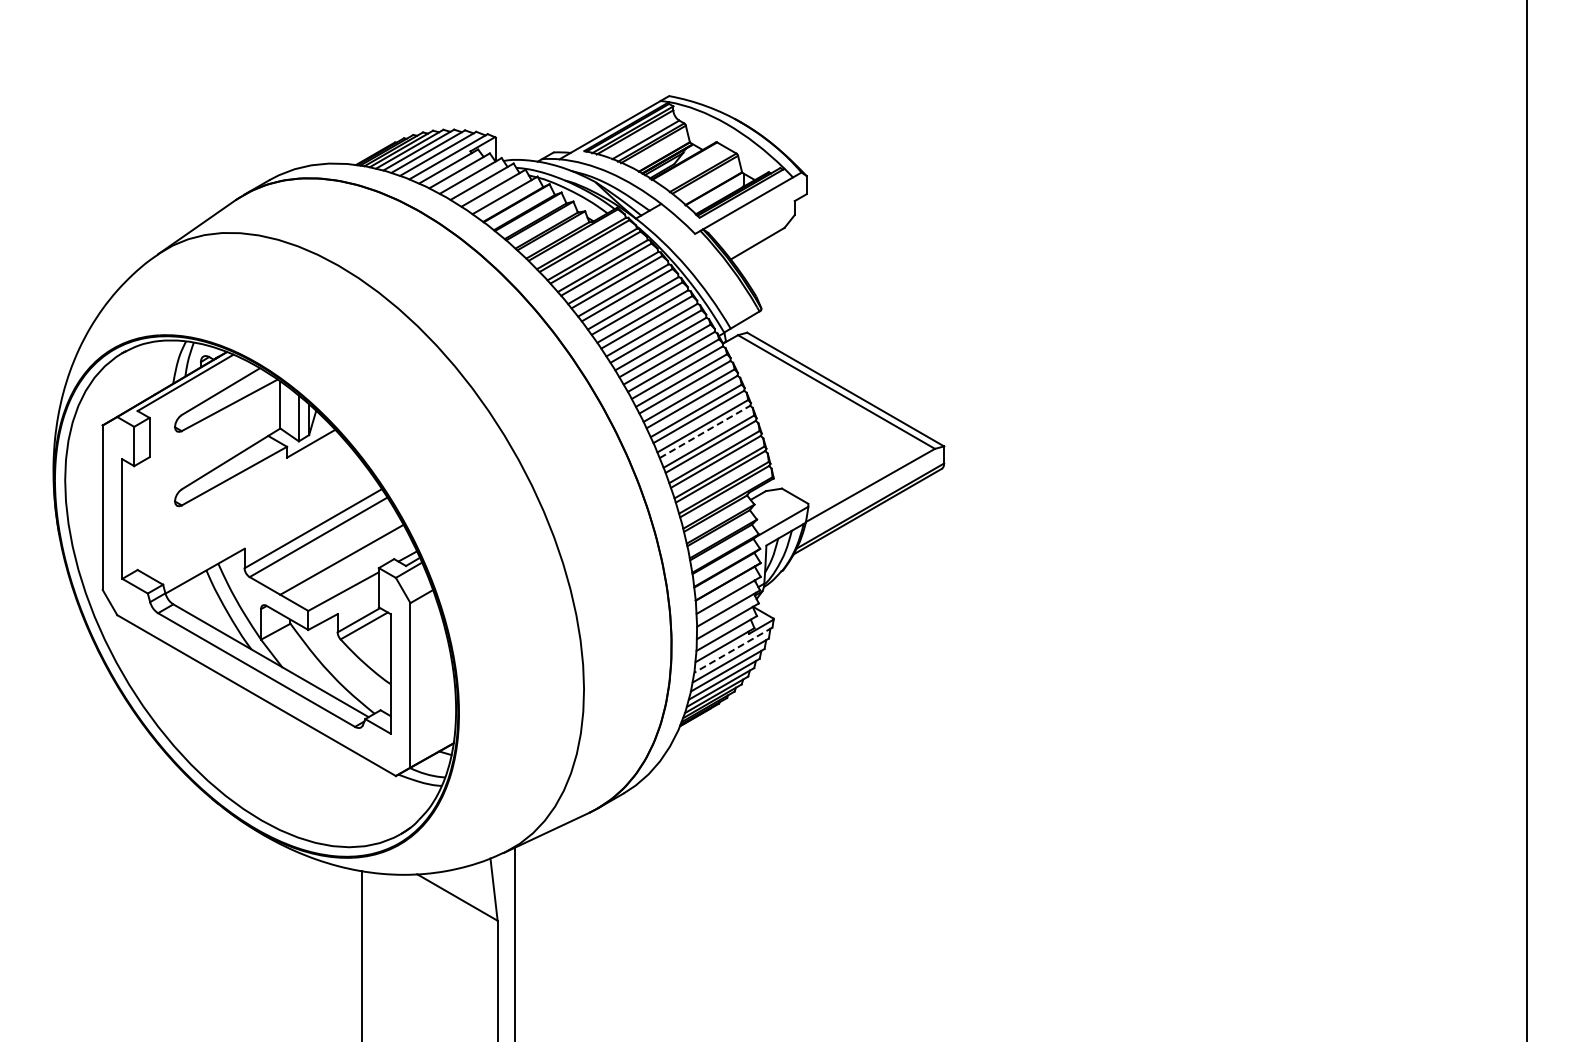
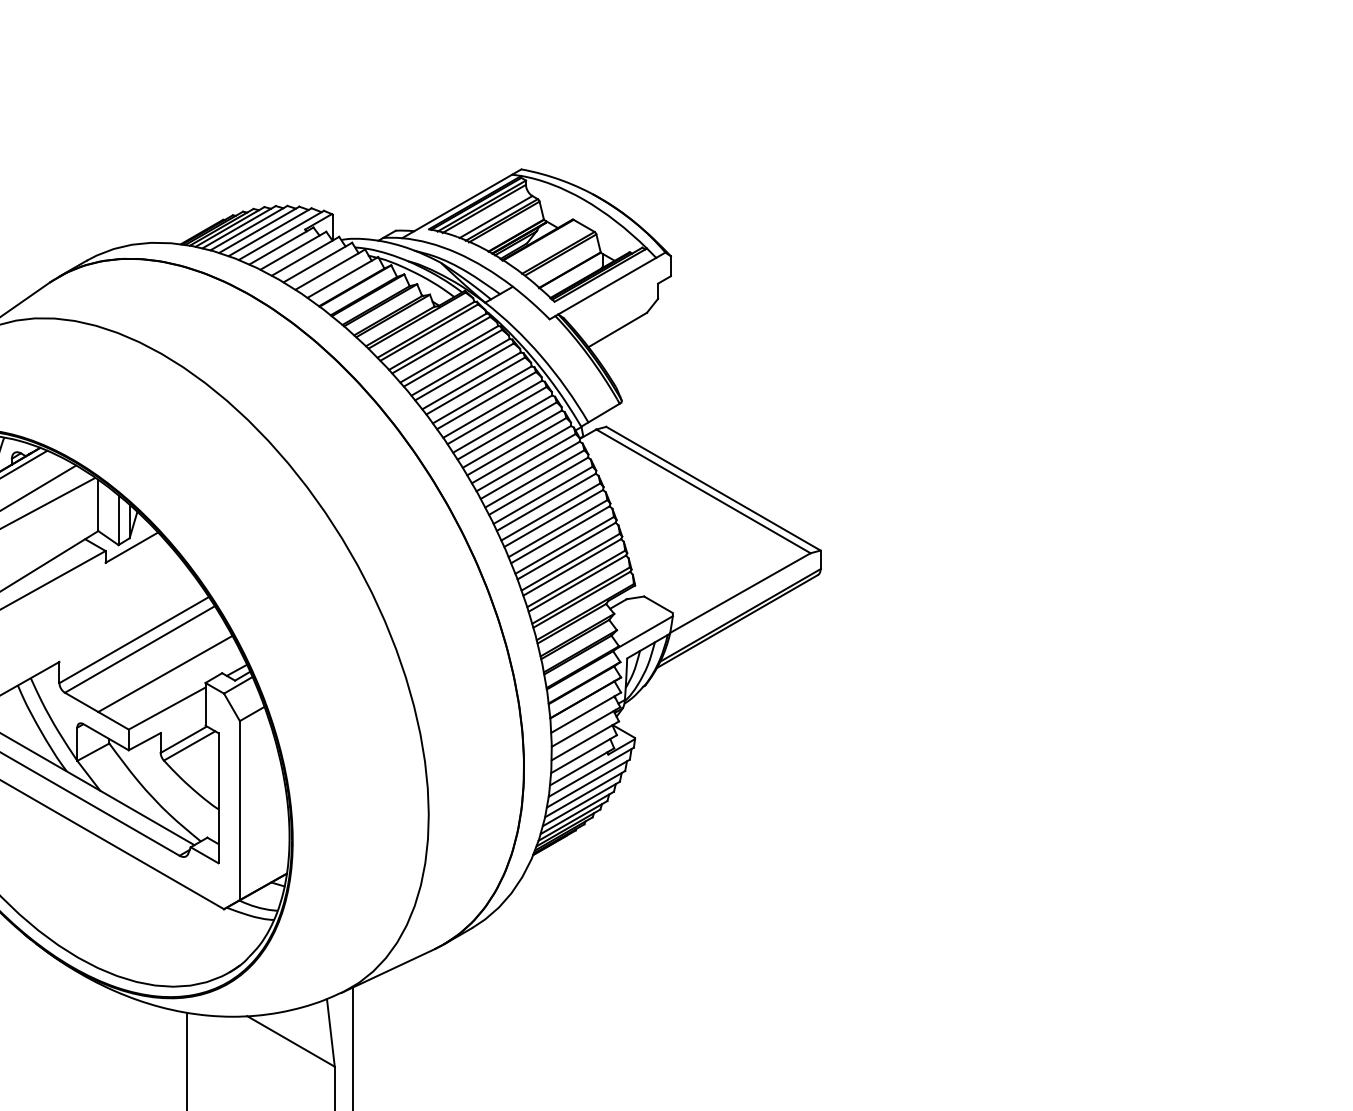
line: (705, 431) -> (560, 534), dashed -> solid
line: (733, 650) -> (591, 772), dashed -> solid

